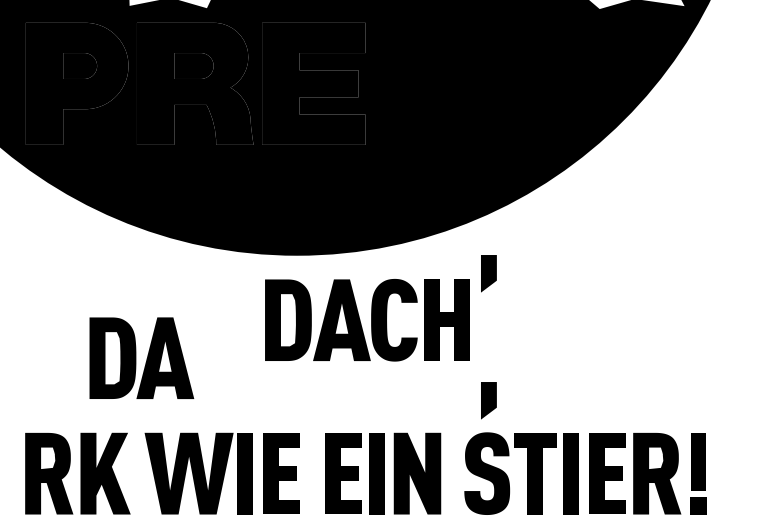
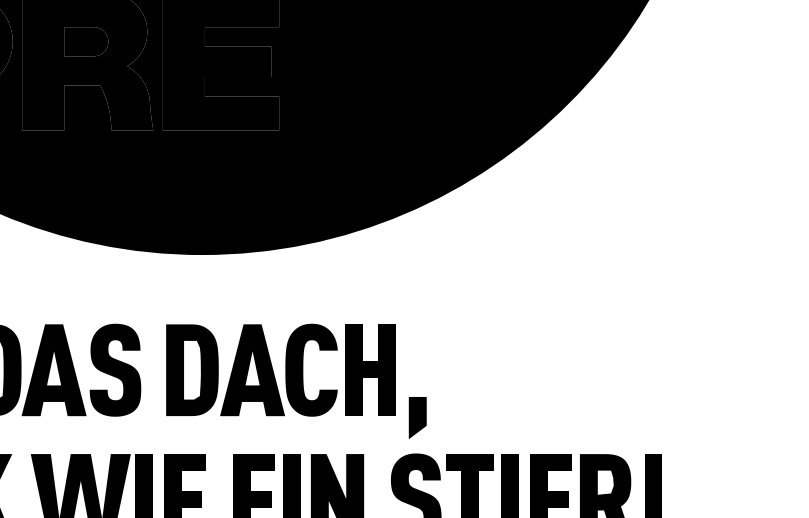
part: (488, 273) -> (417, 274), removed
part: (367, 320) -> (281, 370), moved
fill: (219, 357) -> (114, 369), added

